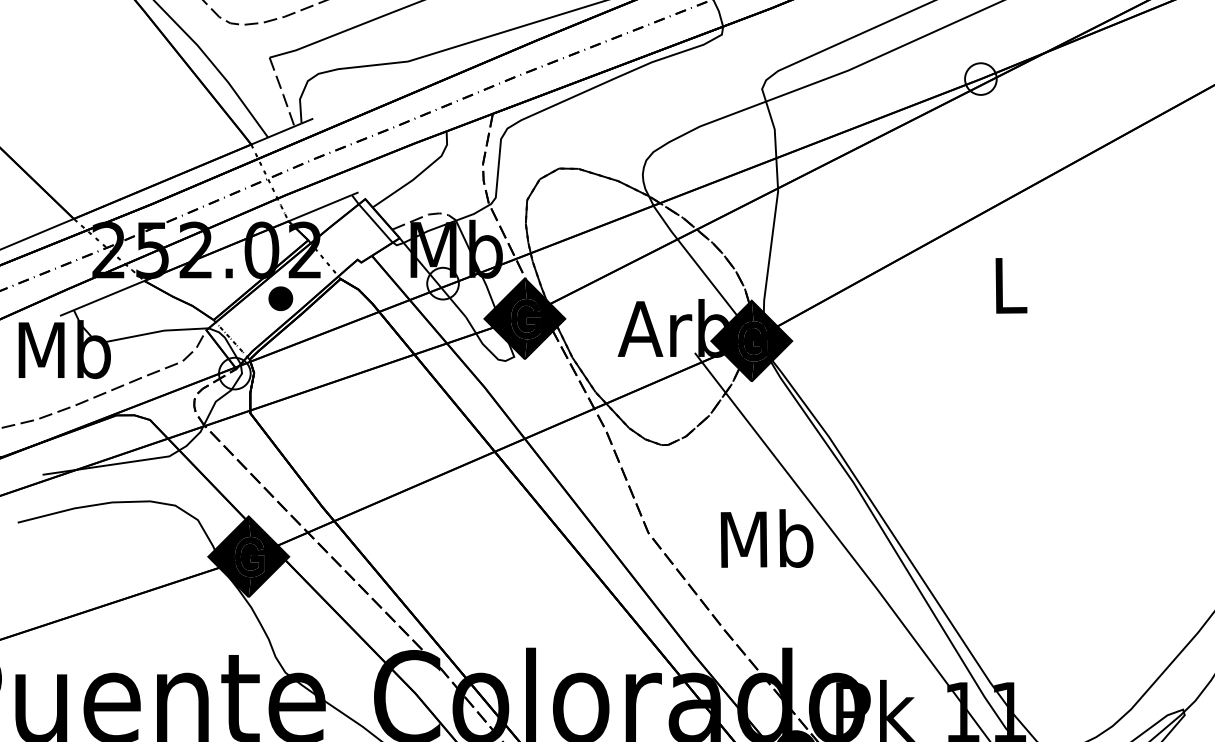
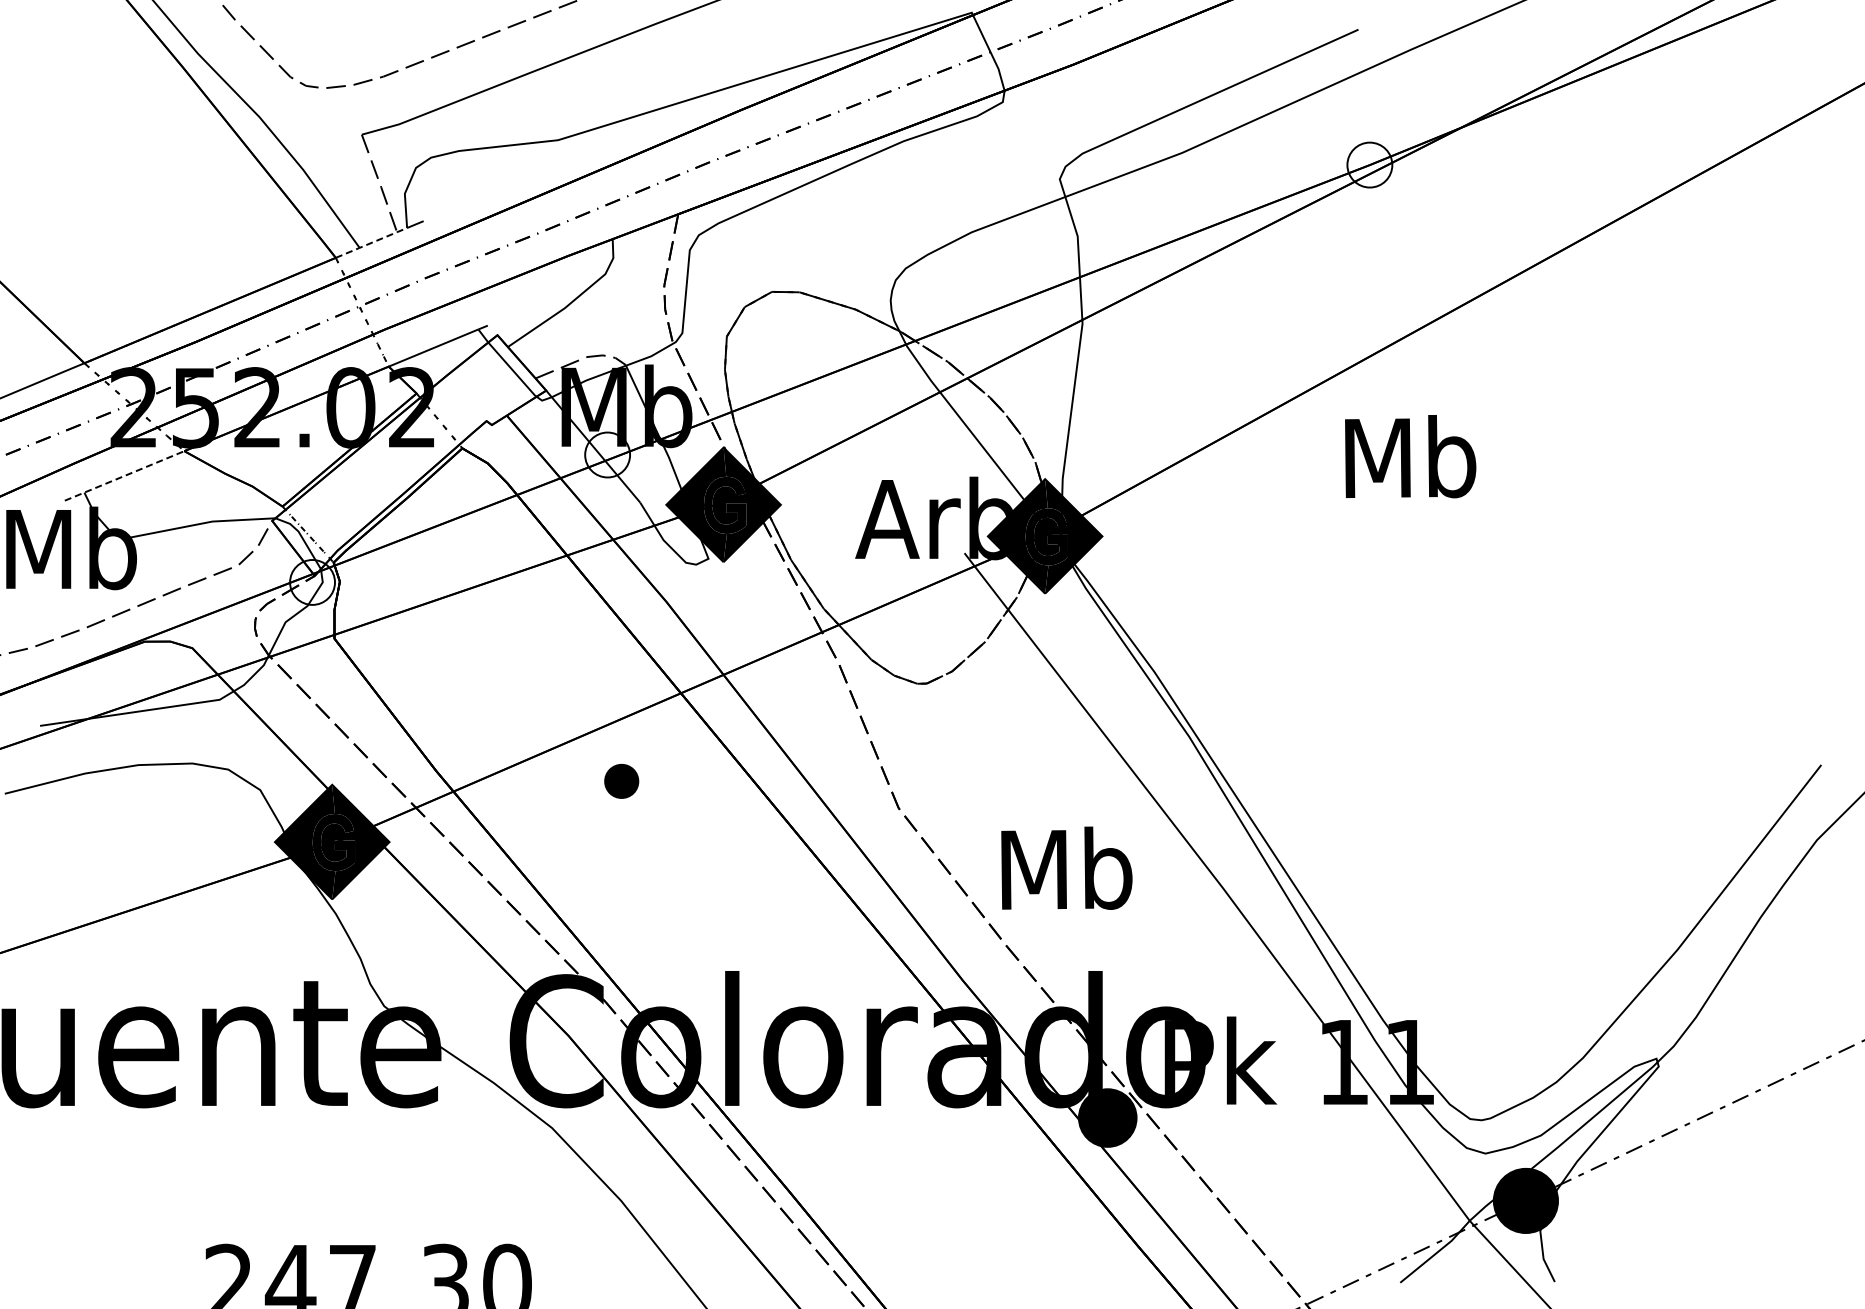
line: (276, 133) -> (371, 242), solid -> dashed
text: (1009, 284) -> (1410, 456), L -> Mb
line: (102, 298) -> (125, 475), solid -> dashed
part: (280, 298) -> (621, 781), moved
text: (766, 538) -> (1066, 867), moved

